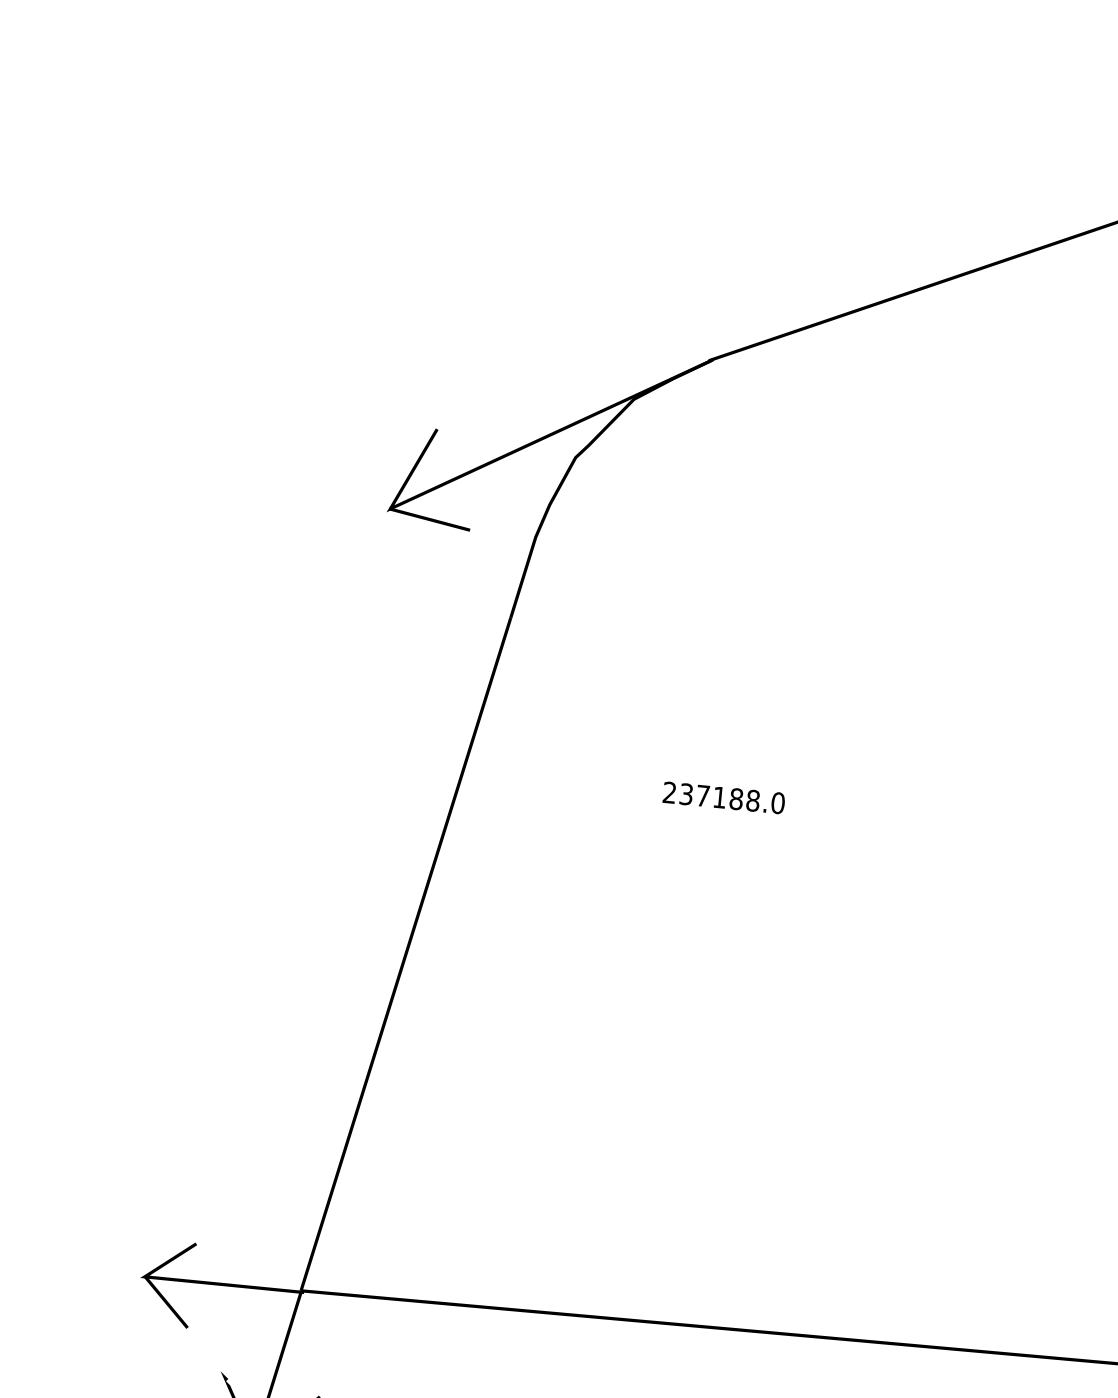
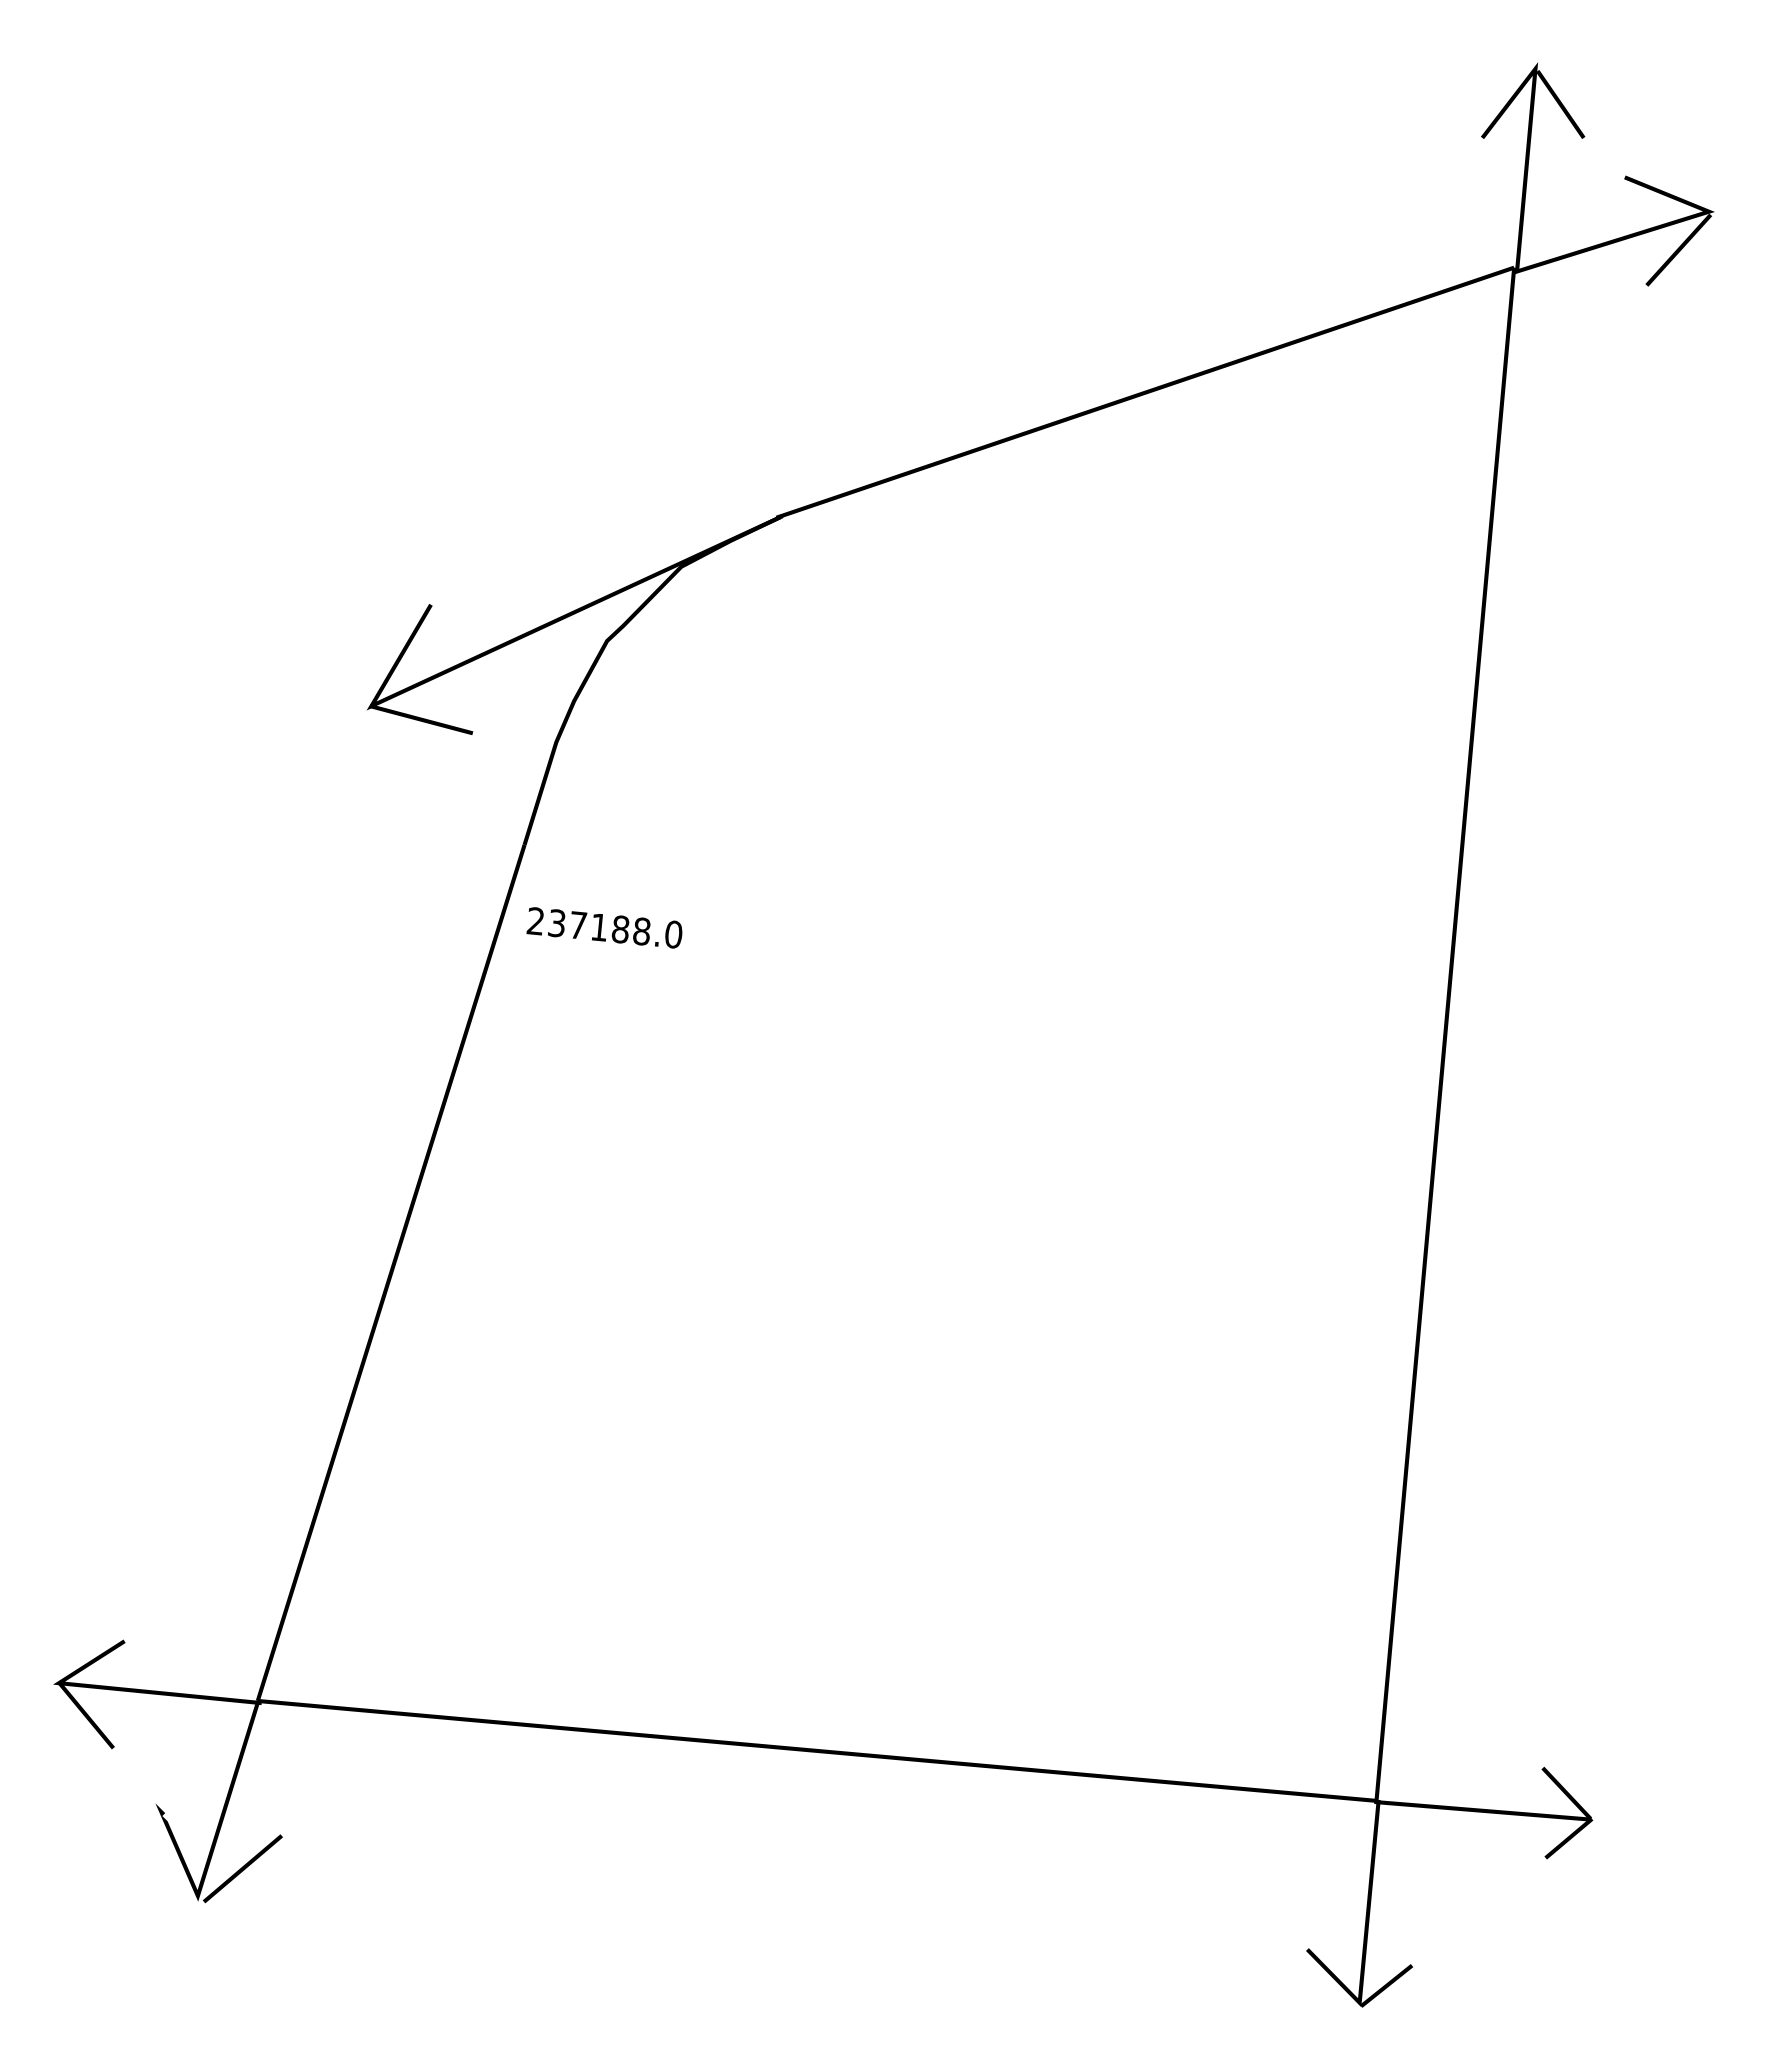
text: (723, 797) -> (604, 927), moved

